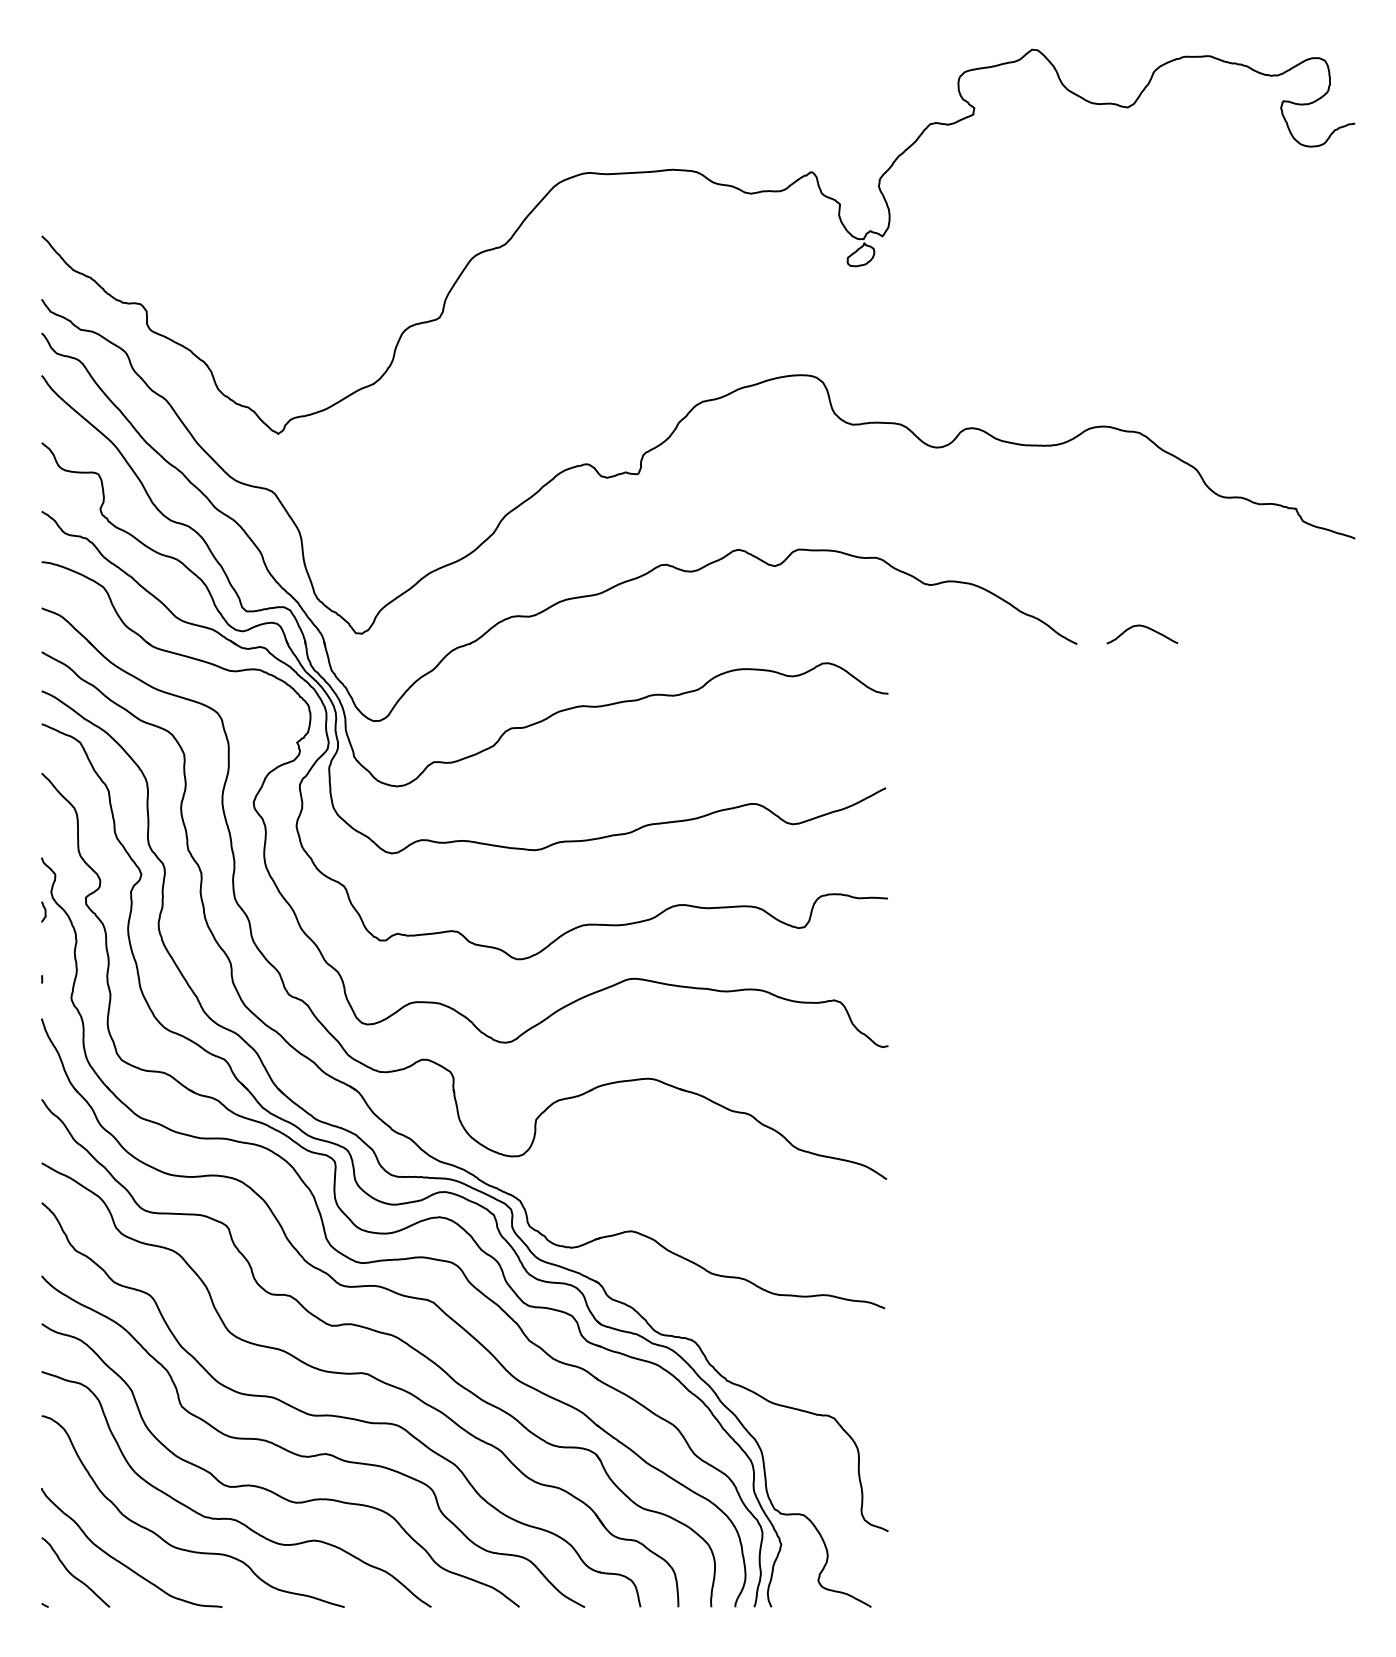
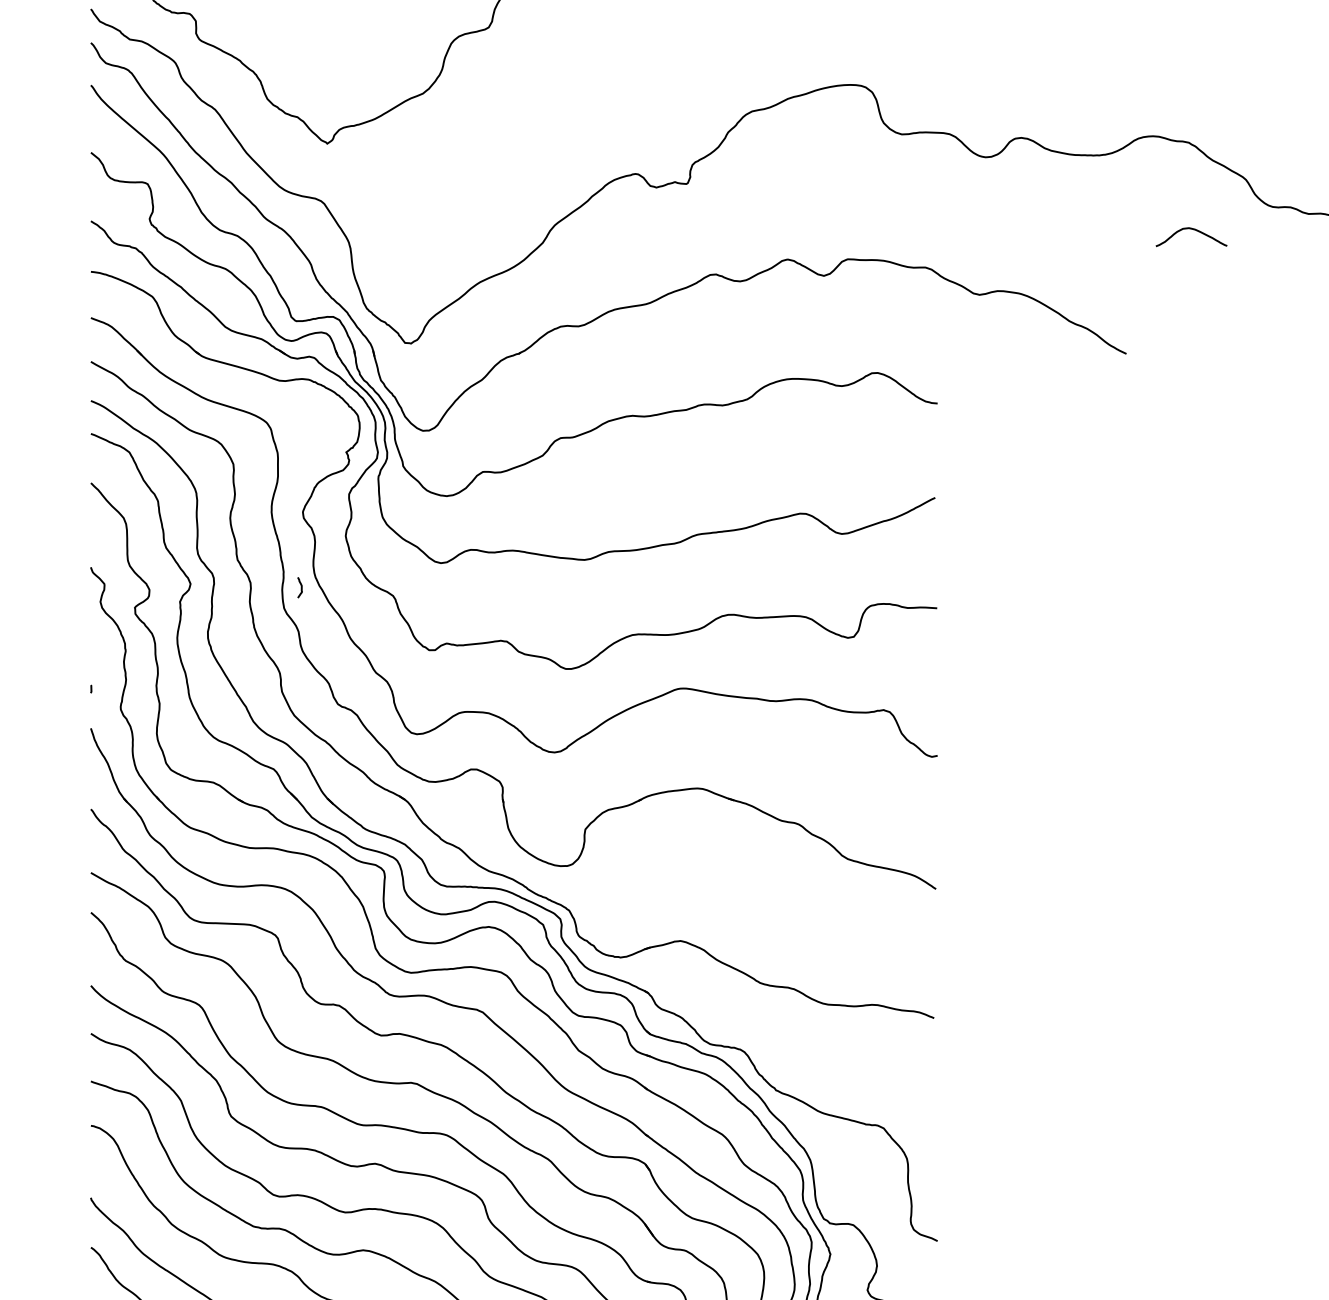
curve: (1143, 627) -> (1192, 230), moved
curve: (44, 911) -> (300, 587), moved

